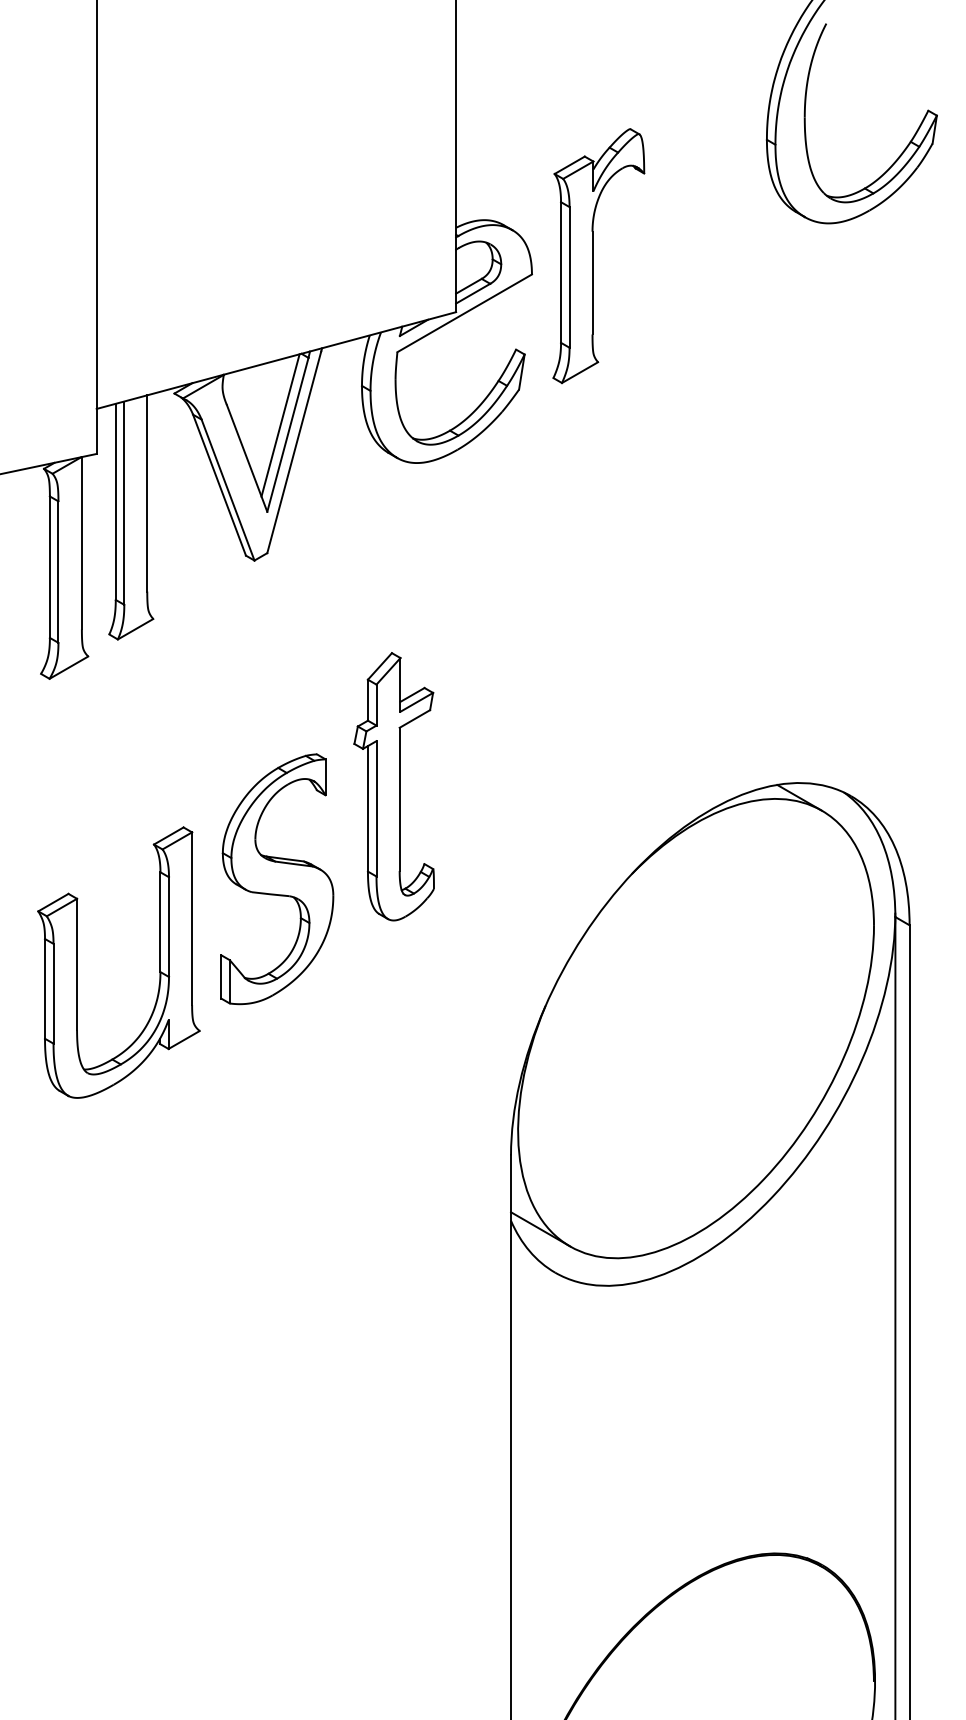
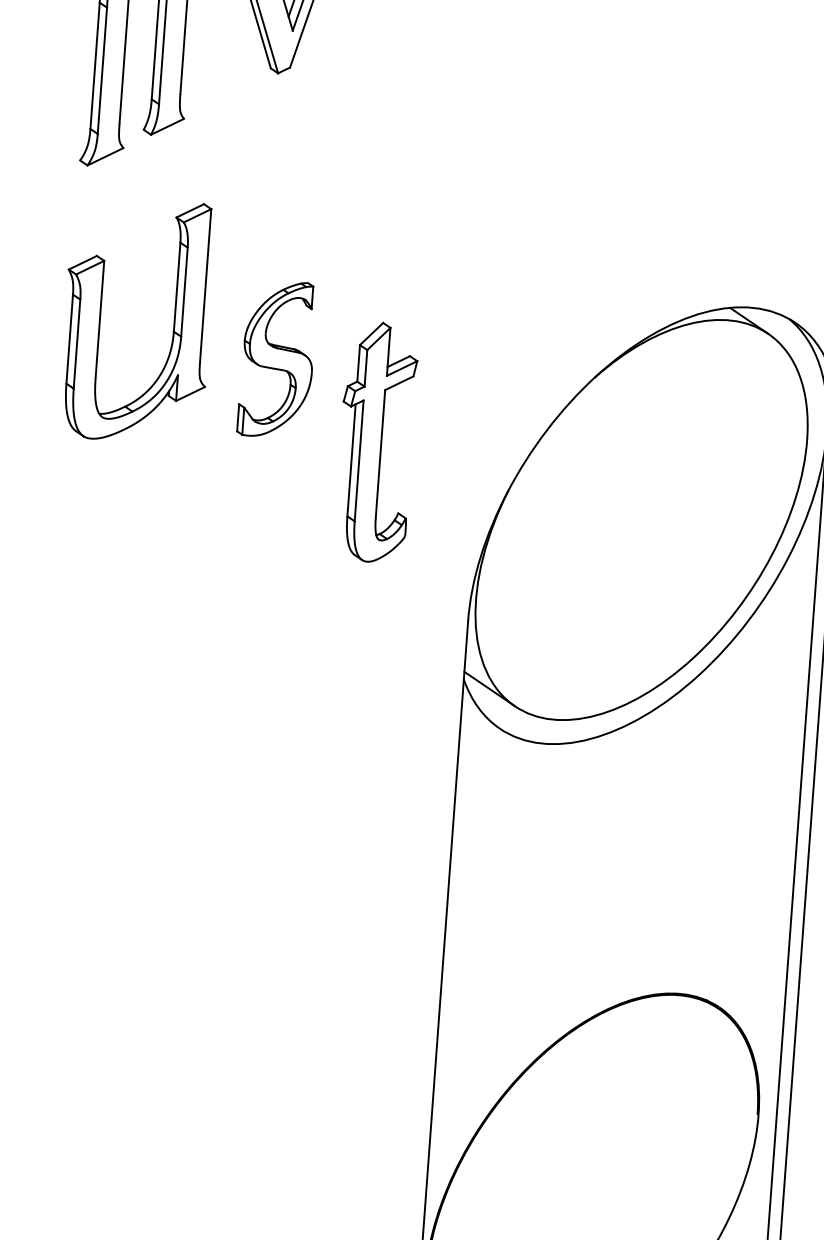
part: (393, 786) -> (375, 442), moved
part: (277, 879) -> (277, 359), size x0.7
part: (77, 962) -> (100, 317), moved

